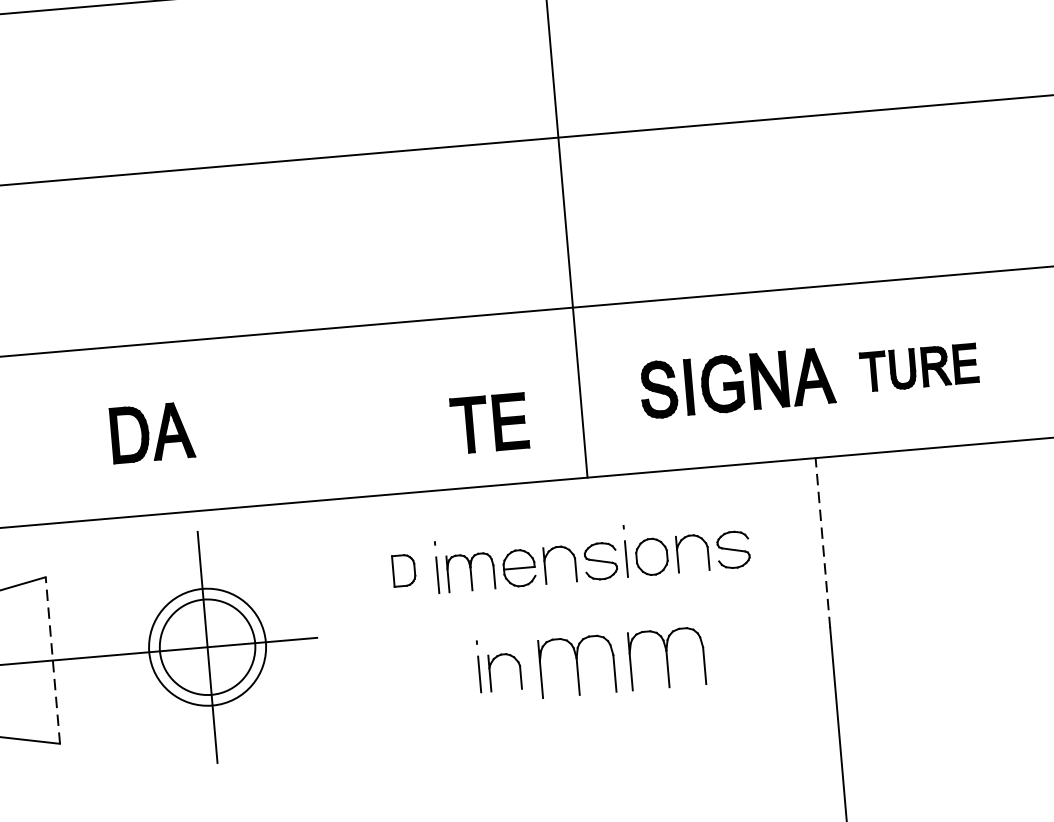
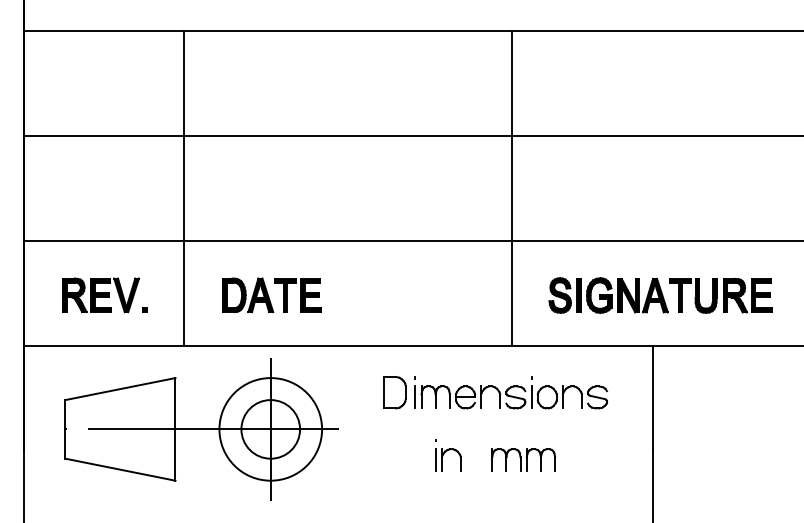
line: (34, 268) -> (184, 188), added
part: (918, 367) -> (720, 295), size x1.43
part: (488, 423) -> (297, 295), moved
line: (822, 542) -> (652, 397), dashed -> solid
part: (403, 570) -> (394, 392), size x1.67
circle: (207, 647) -> (270, 429), size x1.43
line: (52, 659) -> (175, 428), dashed -> solid
part: (622, 660) -> (523, 459), size x0.62

